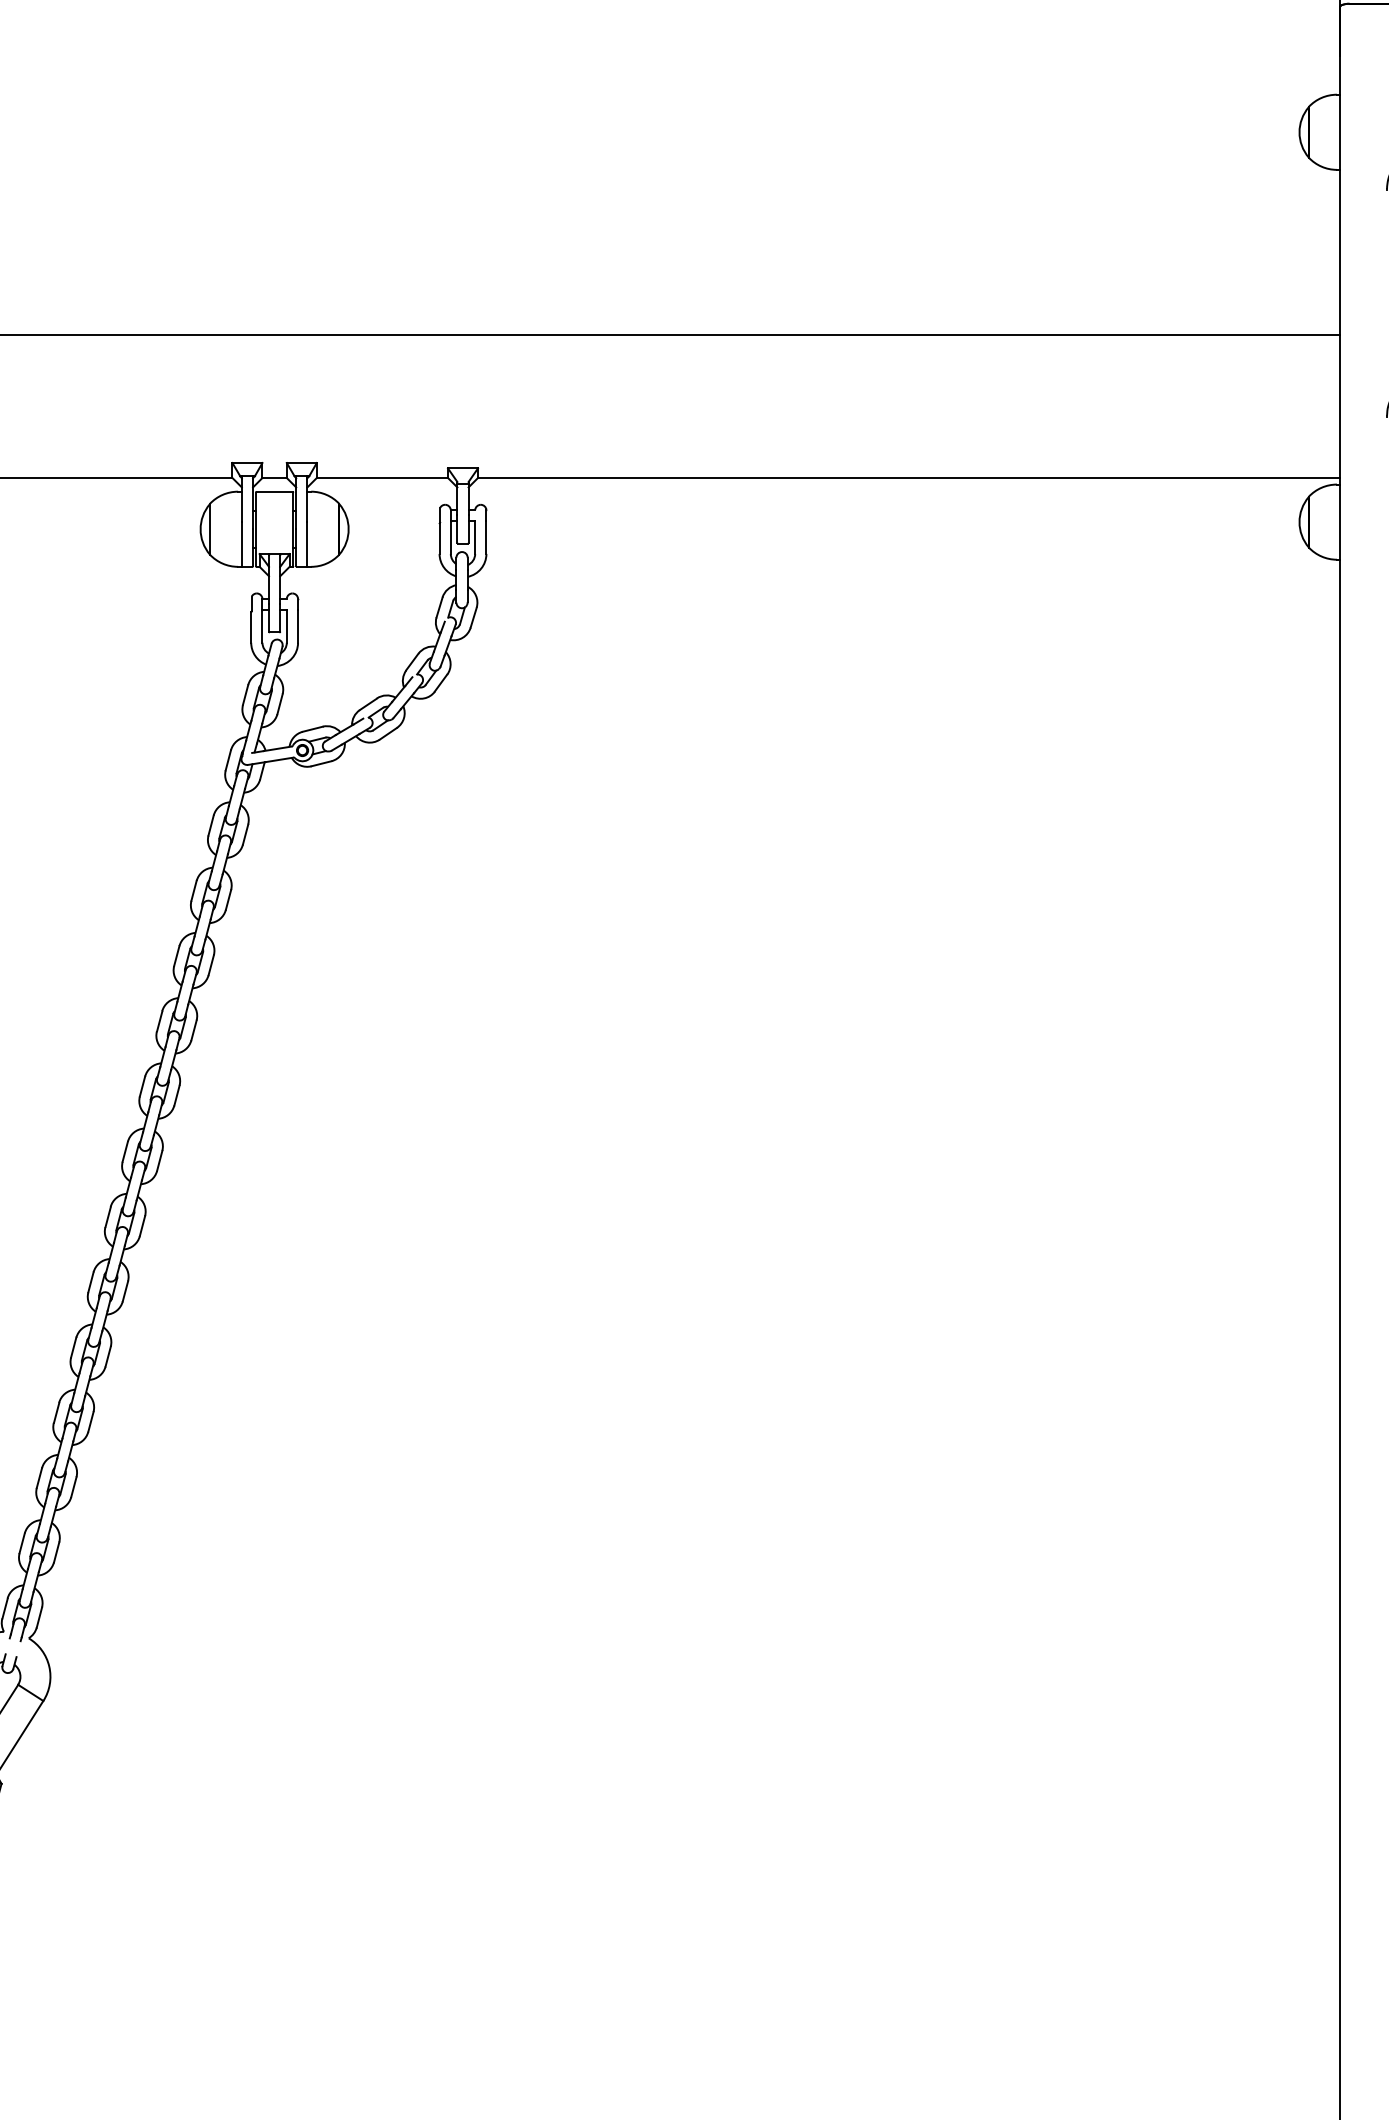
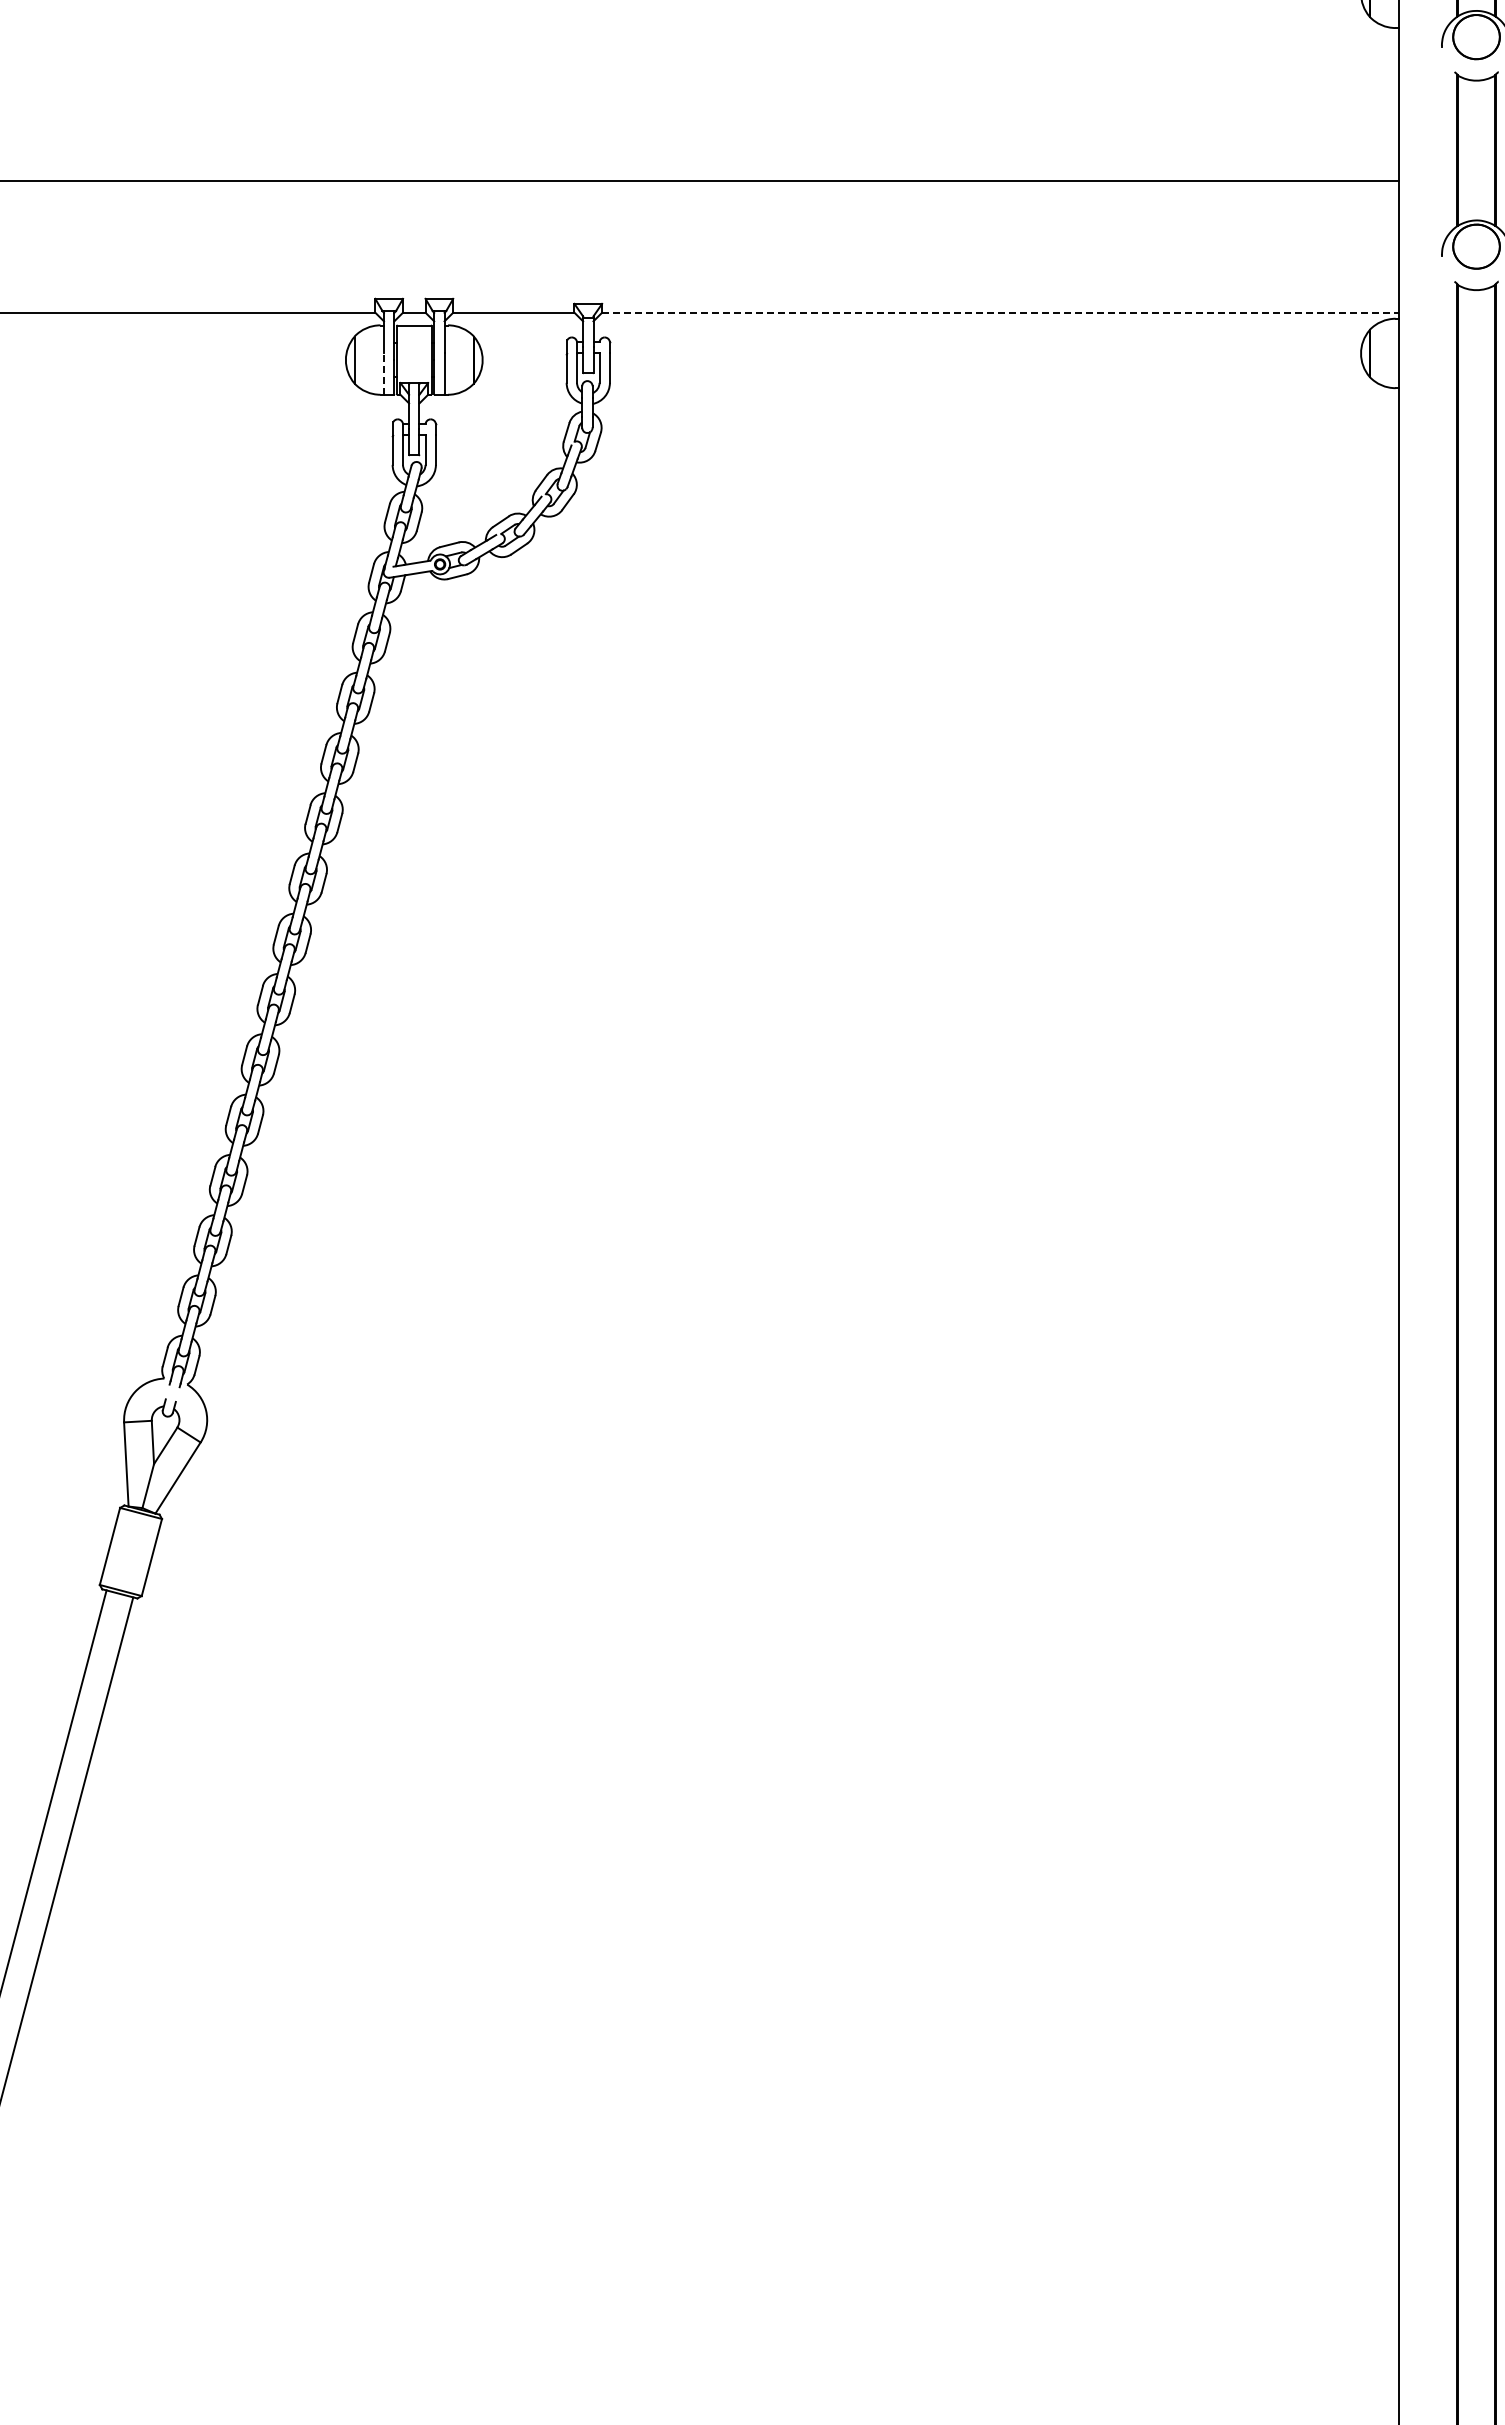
line: (909, 477) -> (1000, 312), solid -> dashed
line: (241, 544) -> (383, 374), solid -> dashed

